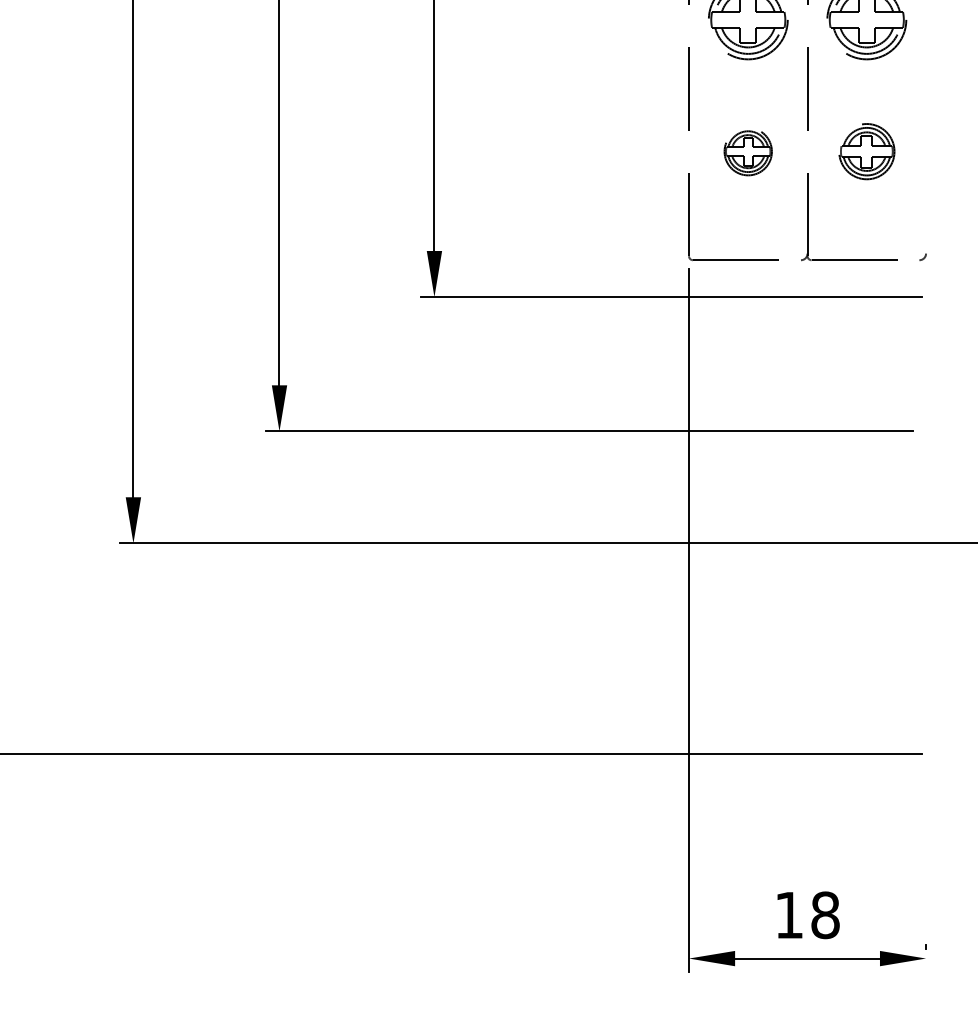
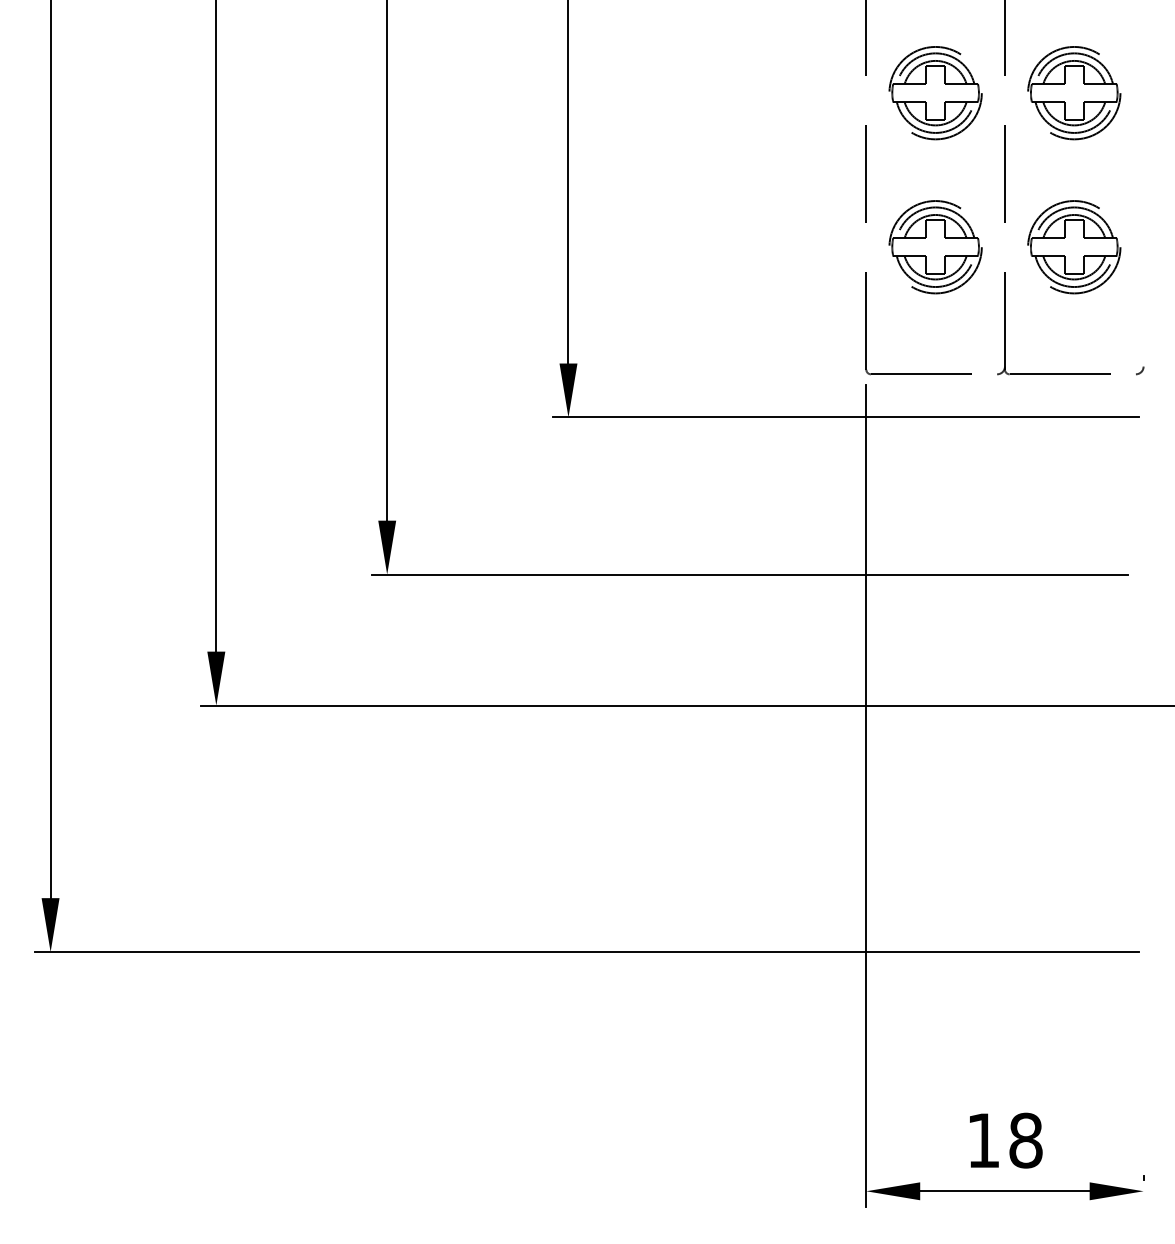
part: (748, 151) -> (935, 247), size x1.67
part: (867, 151) -> (1074, 247), size x1.43

